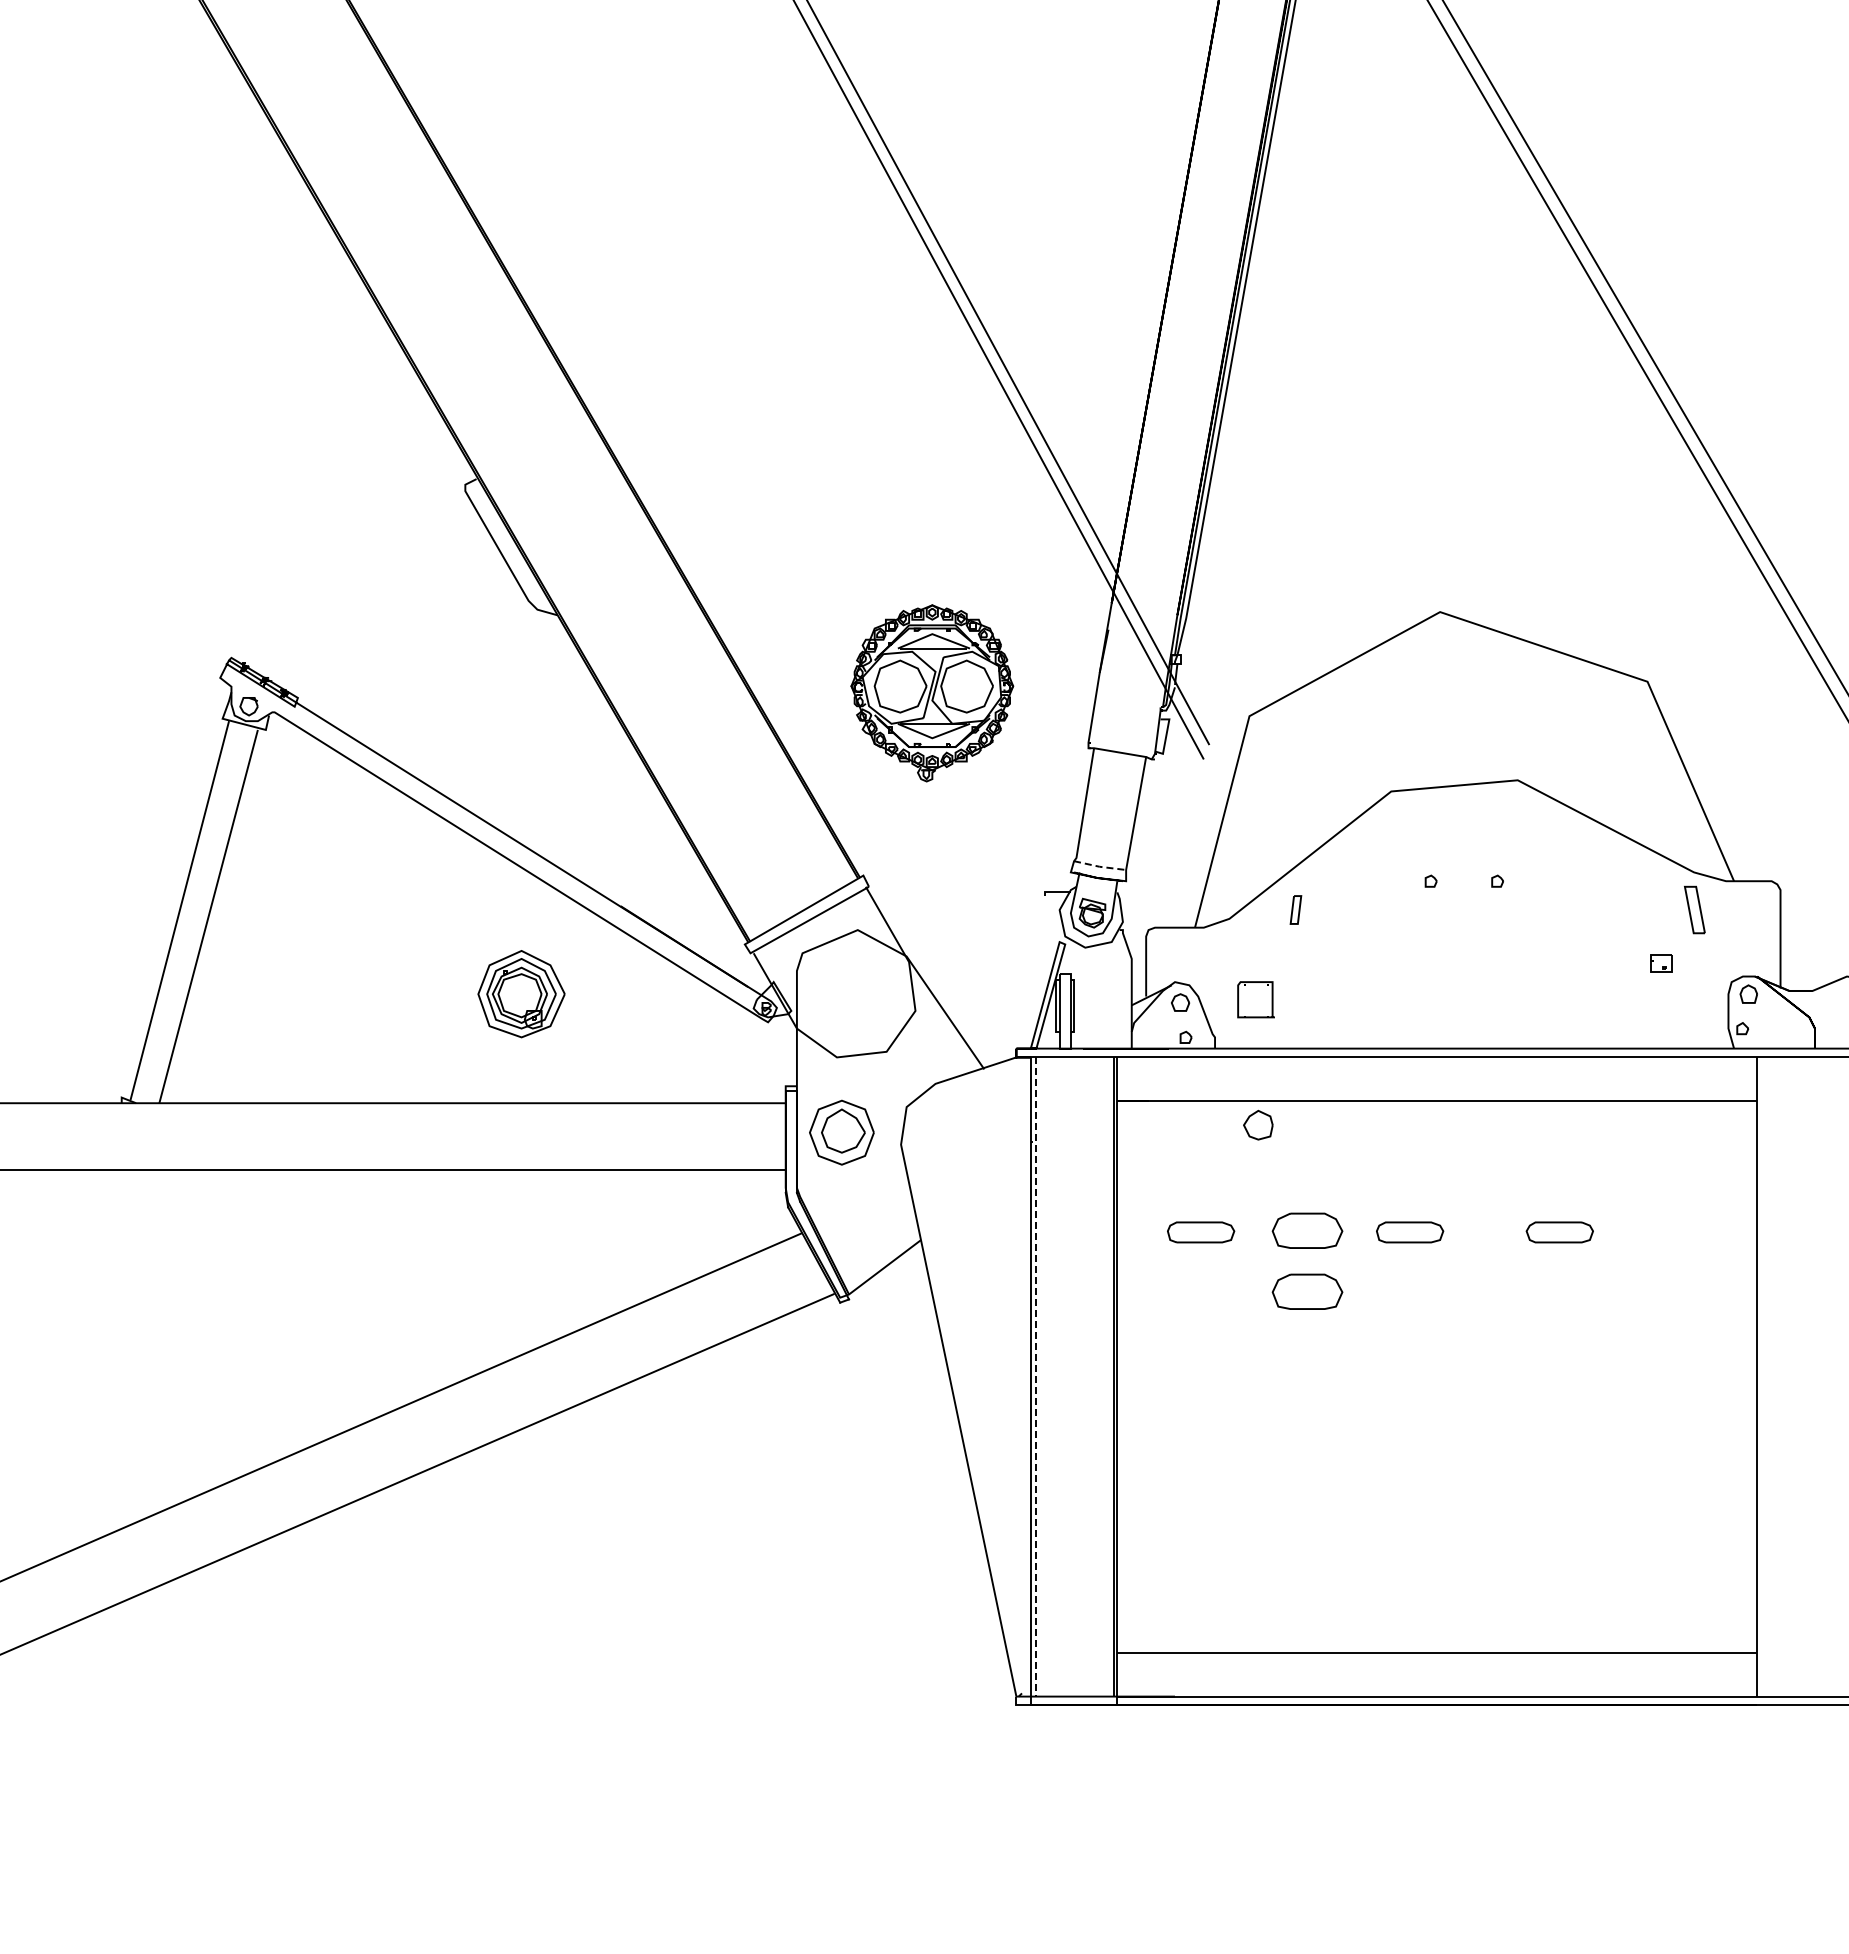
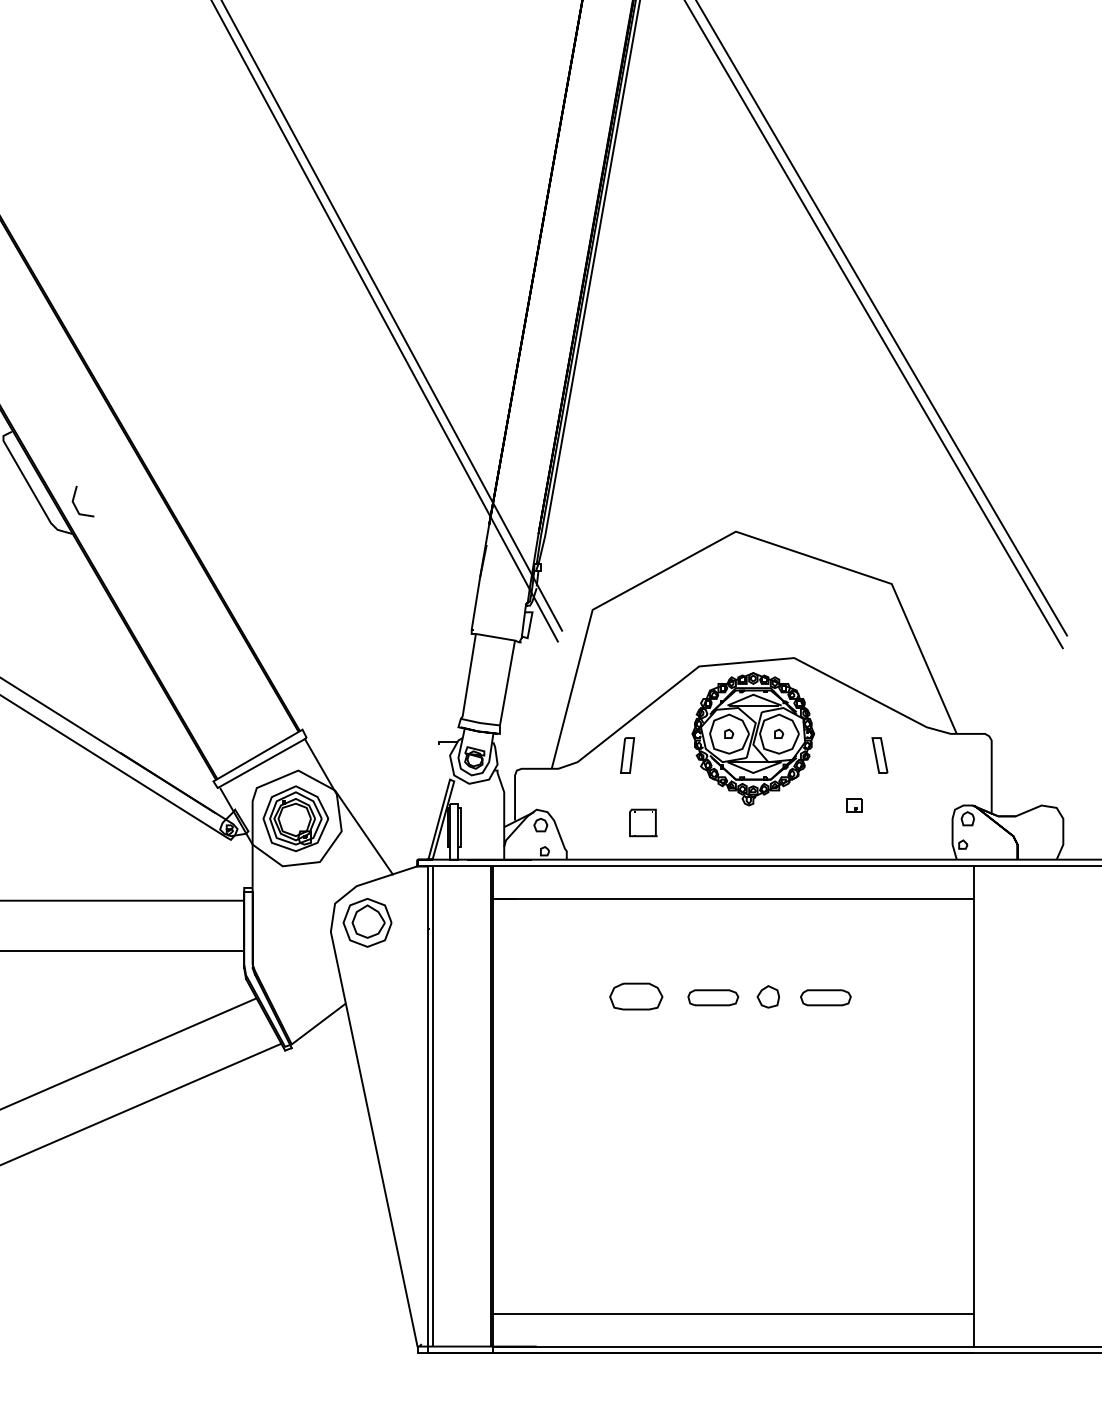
line: (561, 577) -> (75, 505), added
part: (932, 693) -> (753, 739), moved
line: (1099, 866) -> (479, 722), dashed -> solid
part: (1295, 909) -> (627, 755), size x1.67
part: (1694, 909) -> (879, 755), moved
part: (1661, 963) -> (854, 805), moved
part: (521, 994) -> (295, 819), moved
part: (1255, 999) -> (643, 822), moved
part: (1258, 1124) -> (768, 996), moved
part: (841, 1132) -> (367, 922), moved
part: (1201, 1232) -> (556, 997), removed
part: (1307, 1291) -> (636, 1042), removed
line: (1036, 1377) -> (432, 1106), dashed -> solid

